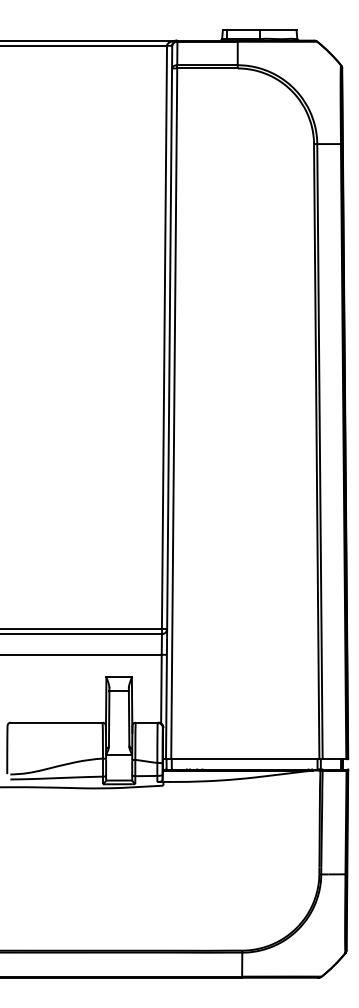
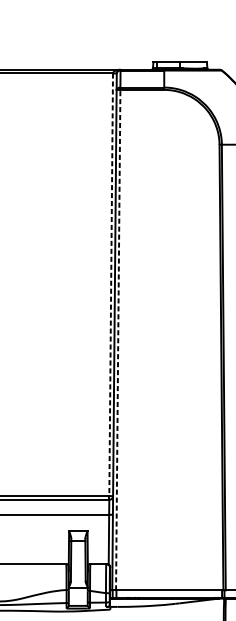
line: (164, 337) -> (111, 284), solid -> dashed
line: (174, 413) -> (118, 339), solid -> dashed

